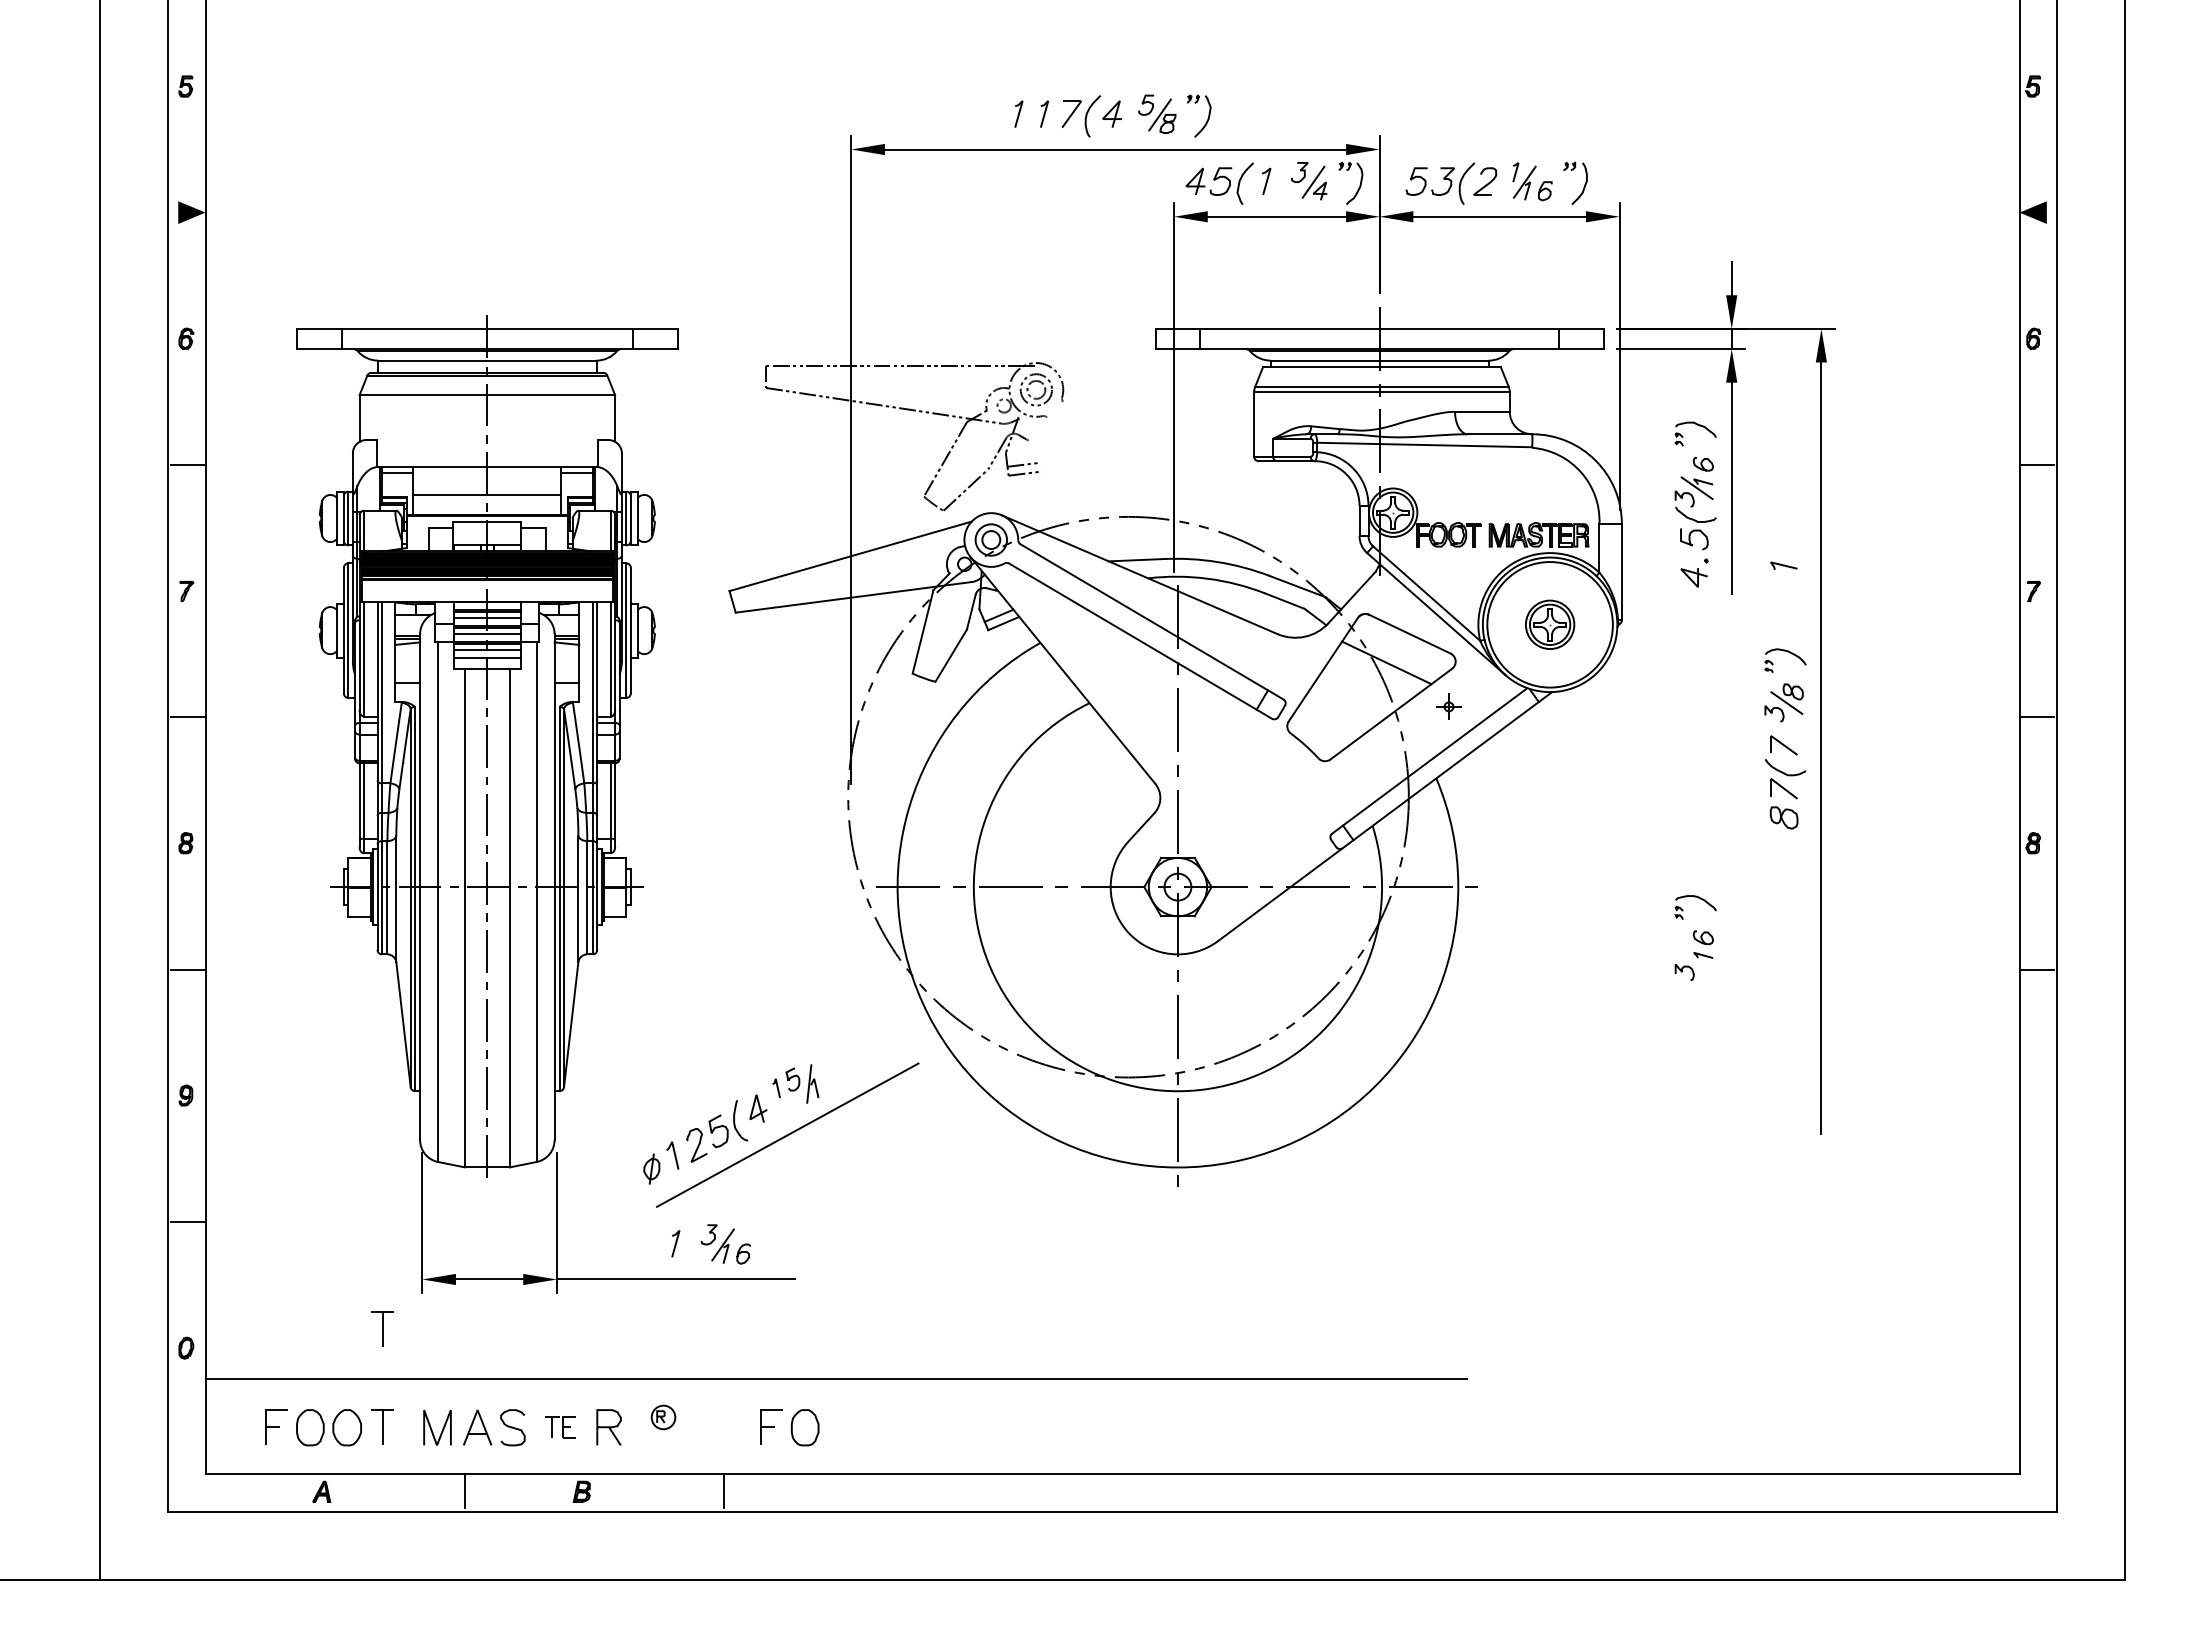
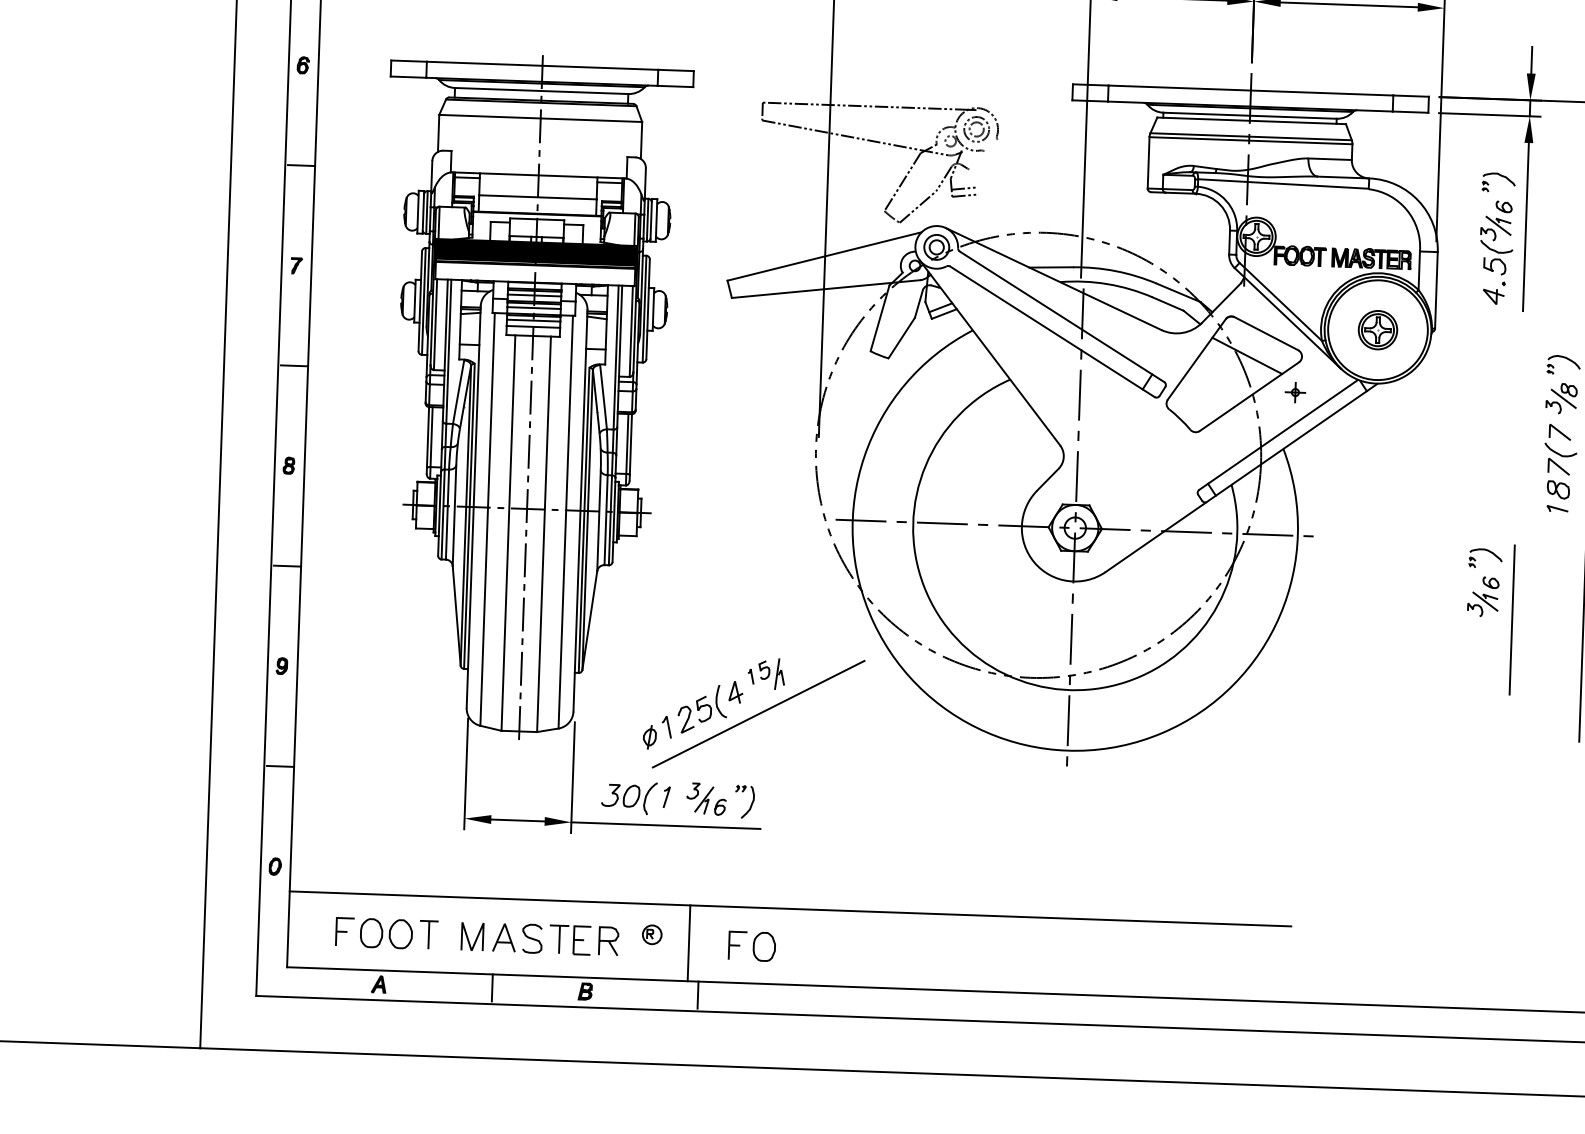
line: (1783, 565) -> (1557, 508), moved
line: (1696, 961) -> (1484, 601), added
line: (1731, 983) -> (1512, 619), added
part: (628, 1245) -> (629, 797), added
part: (781, 1250) -> (750, 805), added
part: (382, 1328) -> (431, 856), removed
line: (710, 1426) -> (689, 943), added
part: (560, 1427) -> (570, 939), size x1.67

